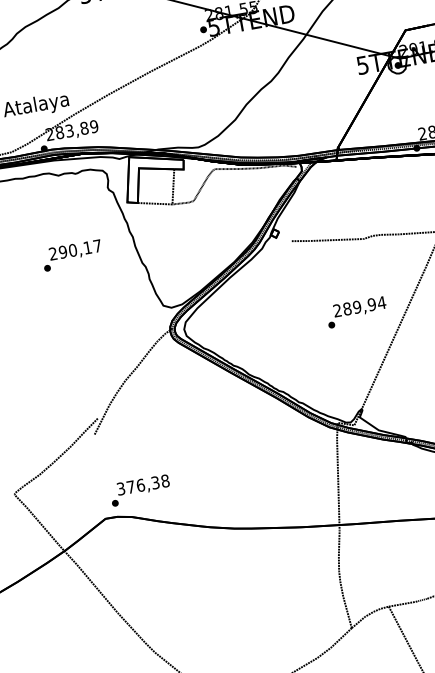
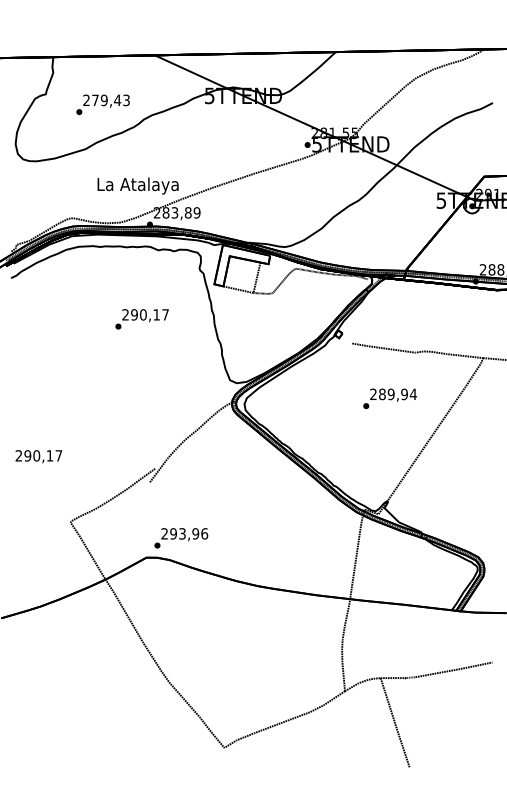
text: (71, 255) -> (141, 319), moved
text: (357, 311) -> (390, 398), moved
text: (142, 484) -> (184, 533), 376,38 -> 293,96

